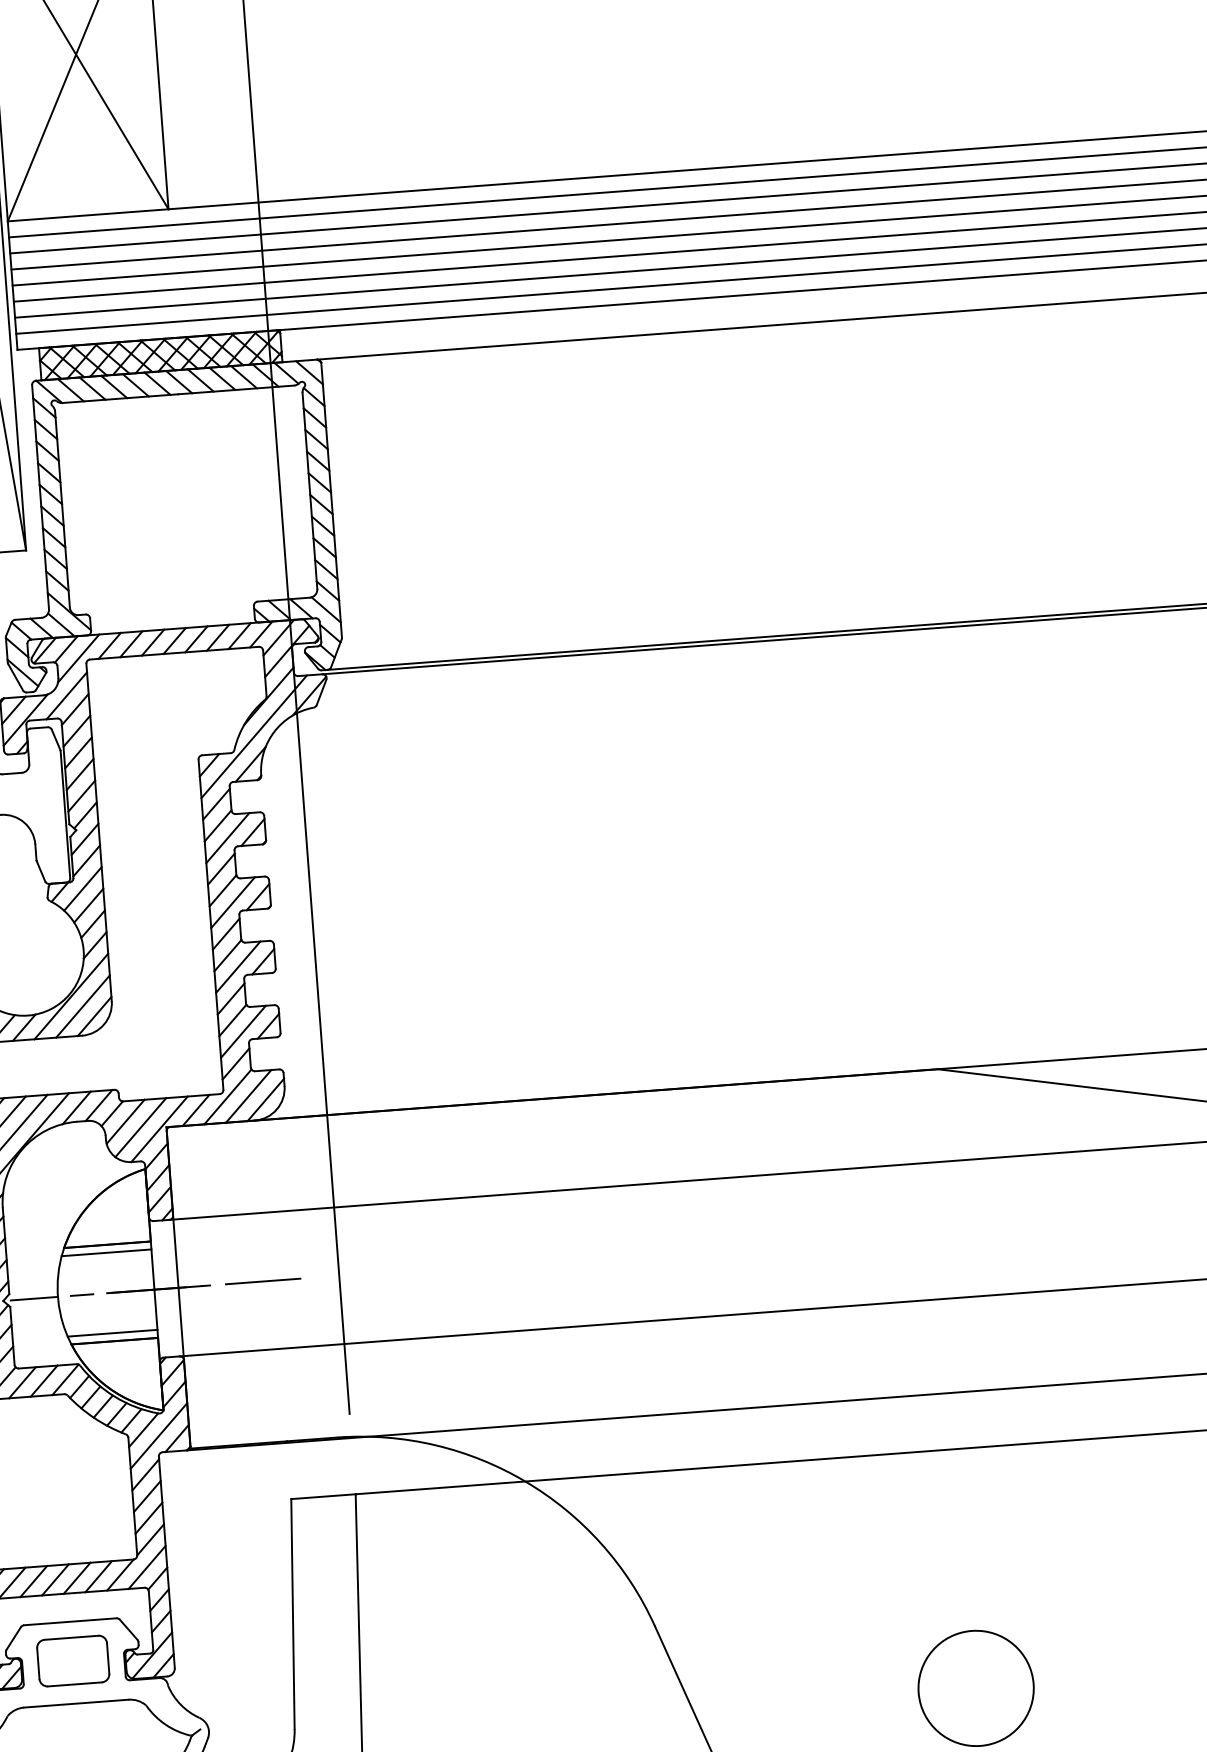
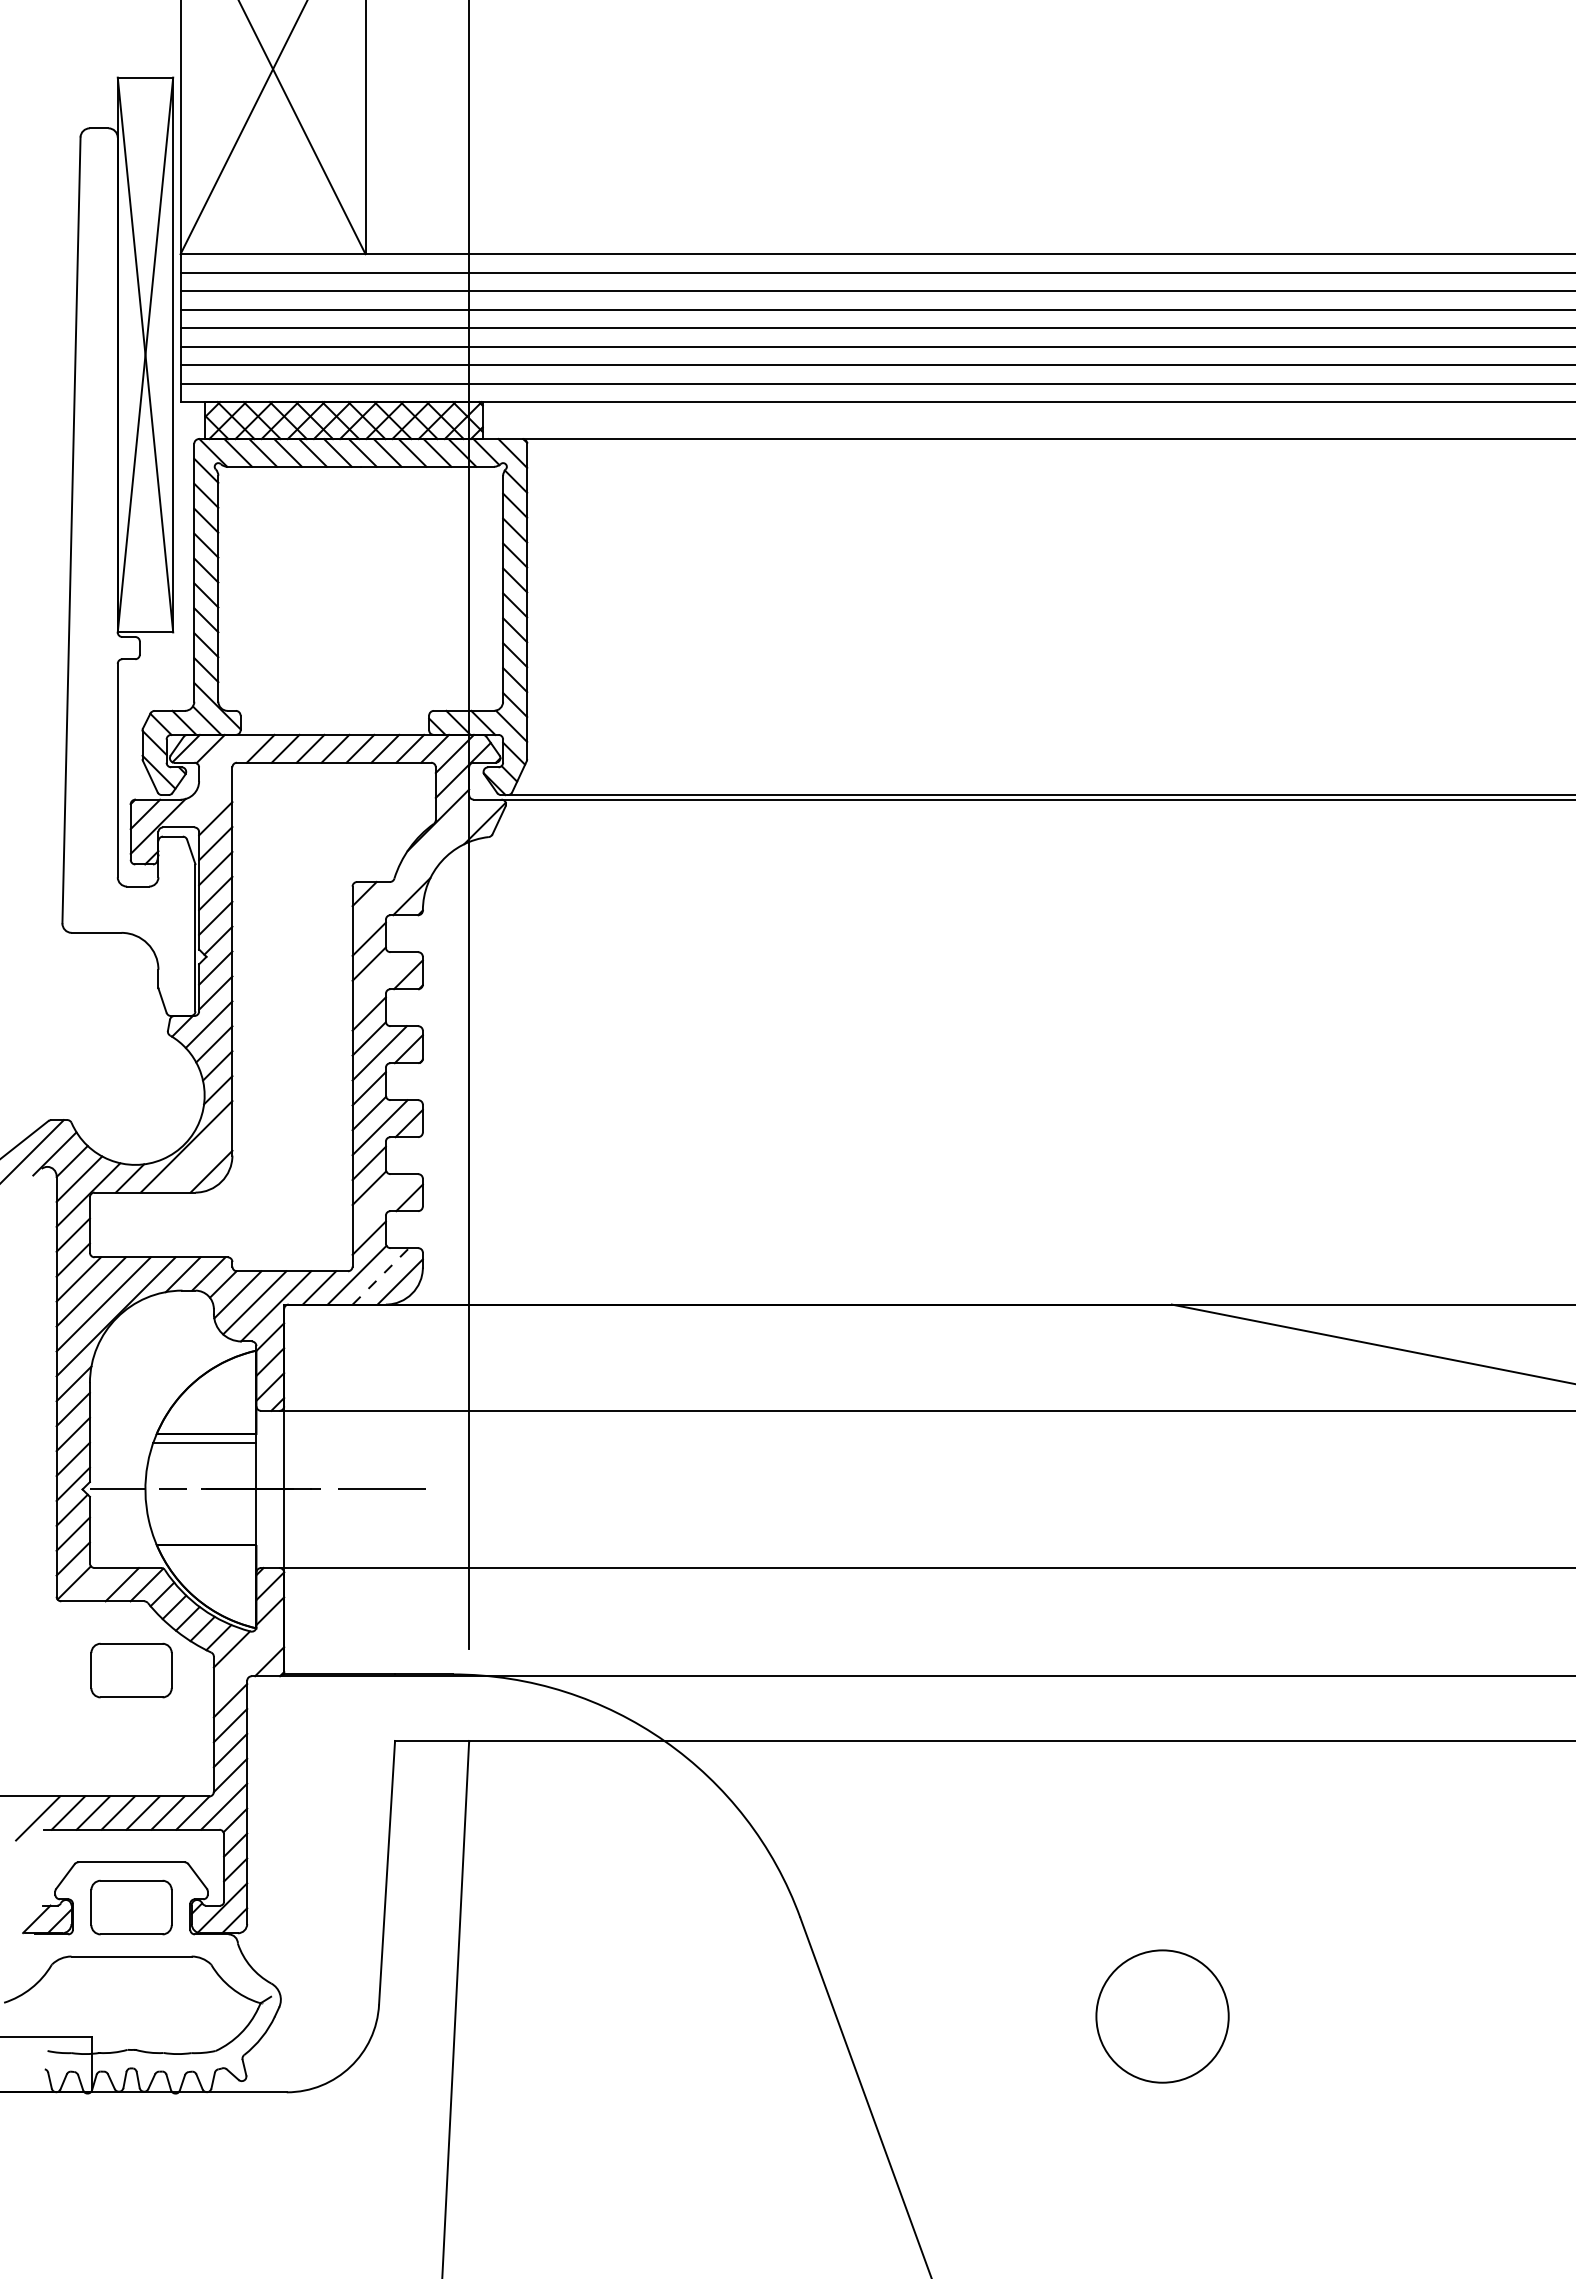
line: (78, 658) -> (223, 760), removed
line: (67, 696) -> (207, 802), removed
line: (253, 736) -> (417, 864), removed
line: (227, 837) -> (379, 978), removed
line: (82, 1005) -> (198, 1158), removed
line: (243, 1031) -> (380, 1201), removed
line: (248, 1096) -> (380, 1276), solid -> dashed
line: (112, 1333) -> (204, 1535), removed
line: (22, 1382) -> (97, 1584), removed
line: (158, 1436) -> (248, 1657), removed
part: (57, 1455) -> (131, 1670), added

